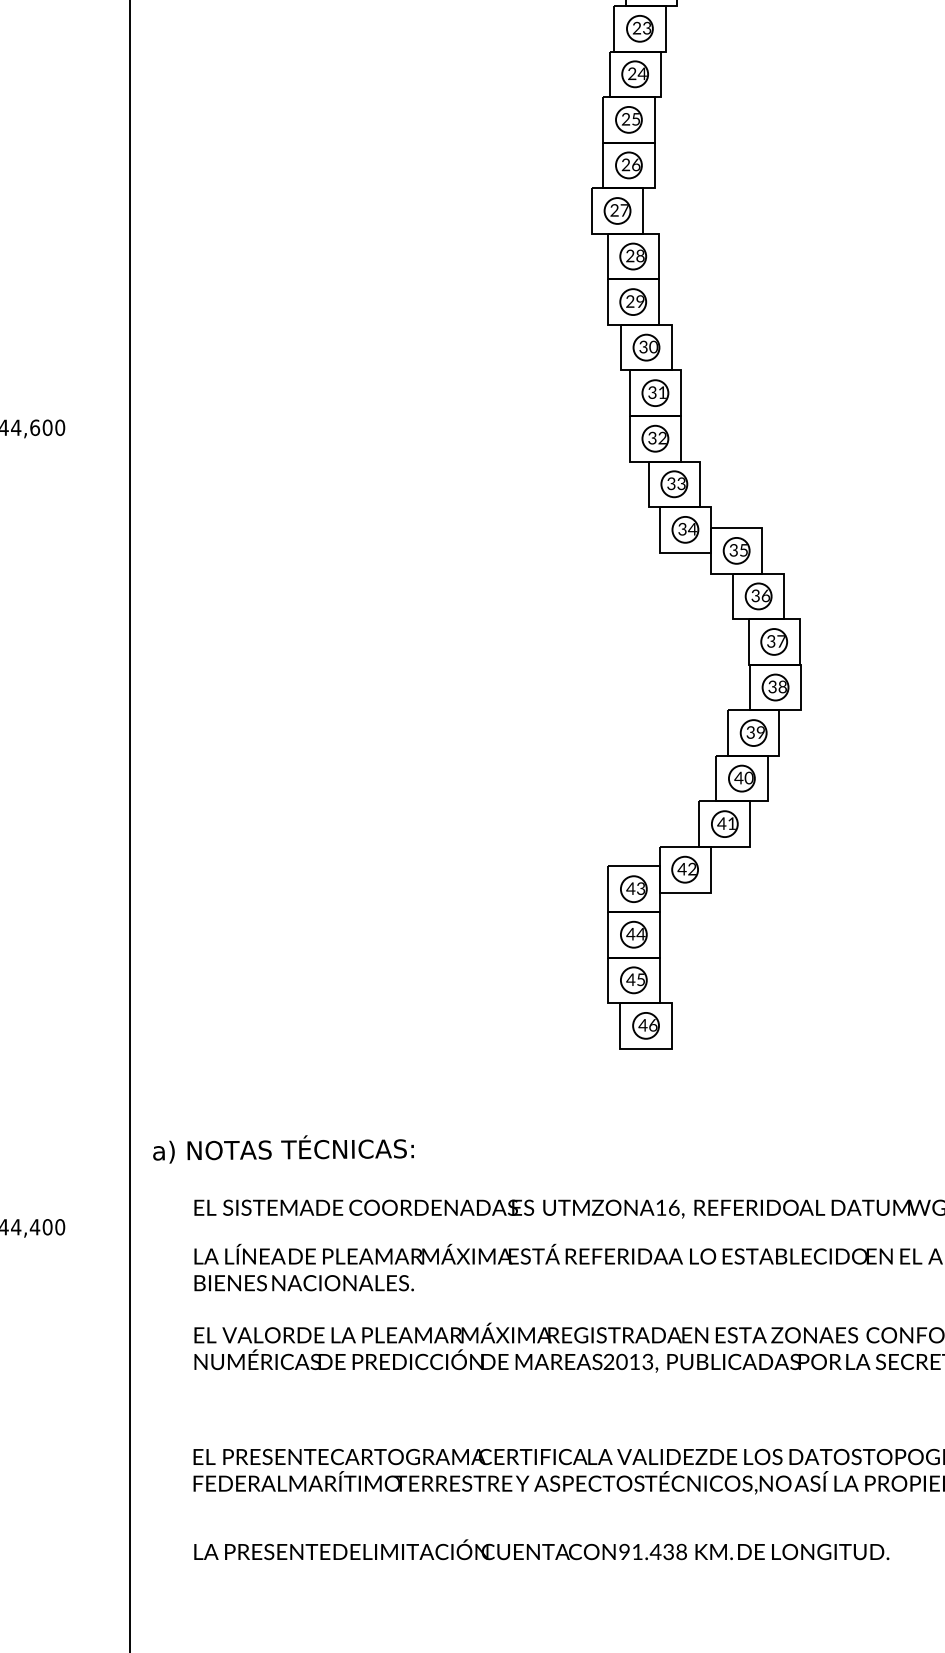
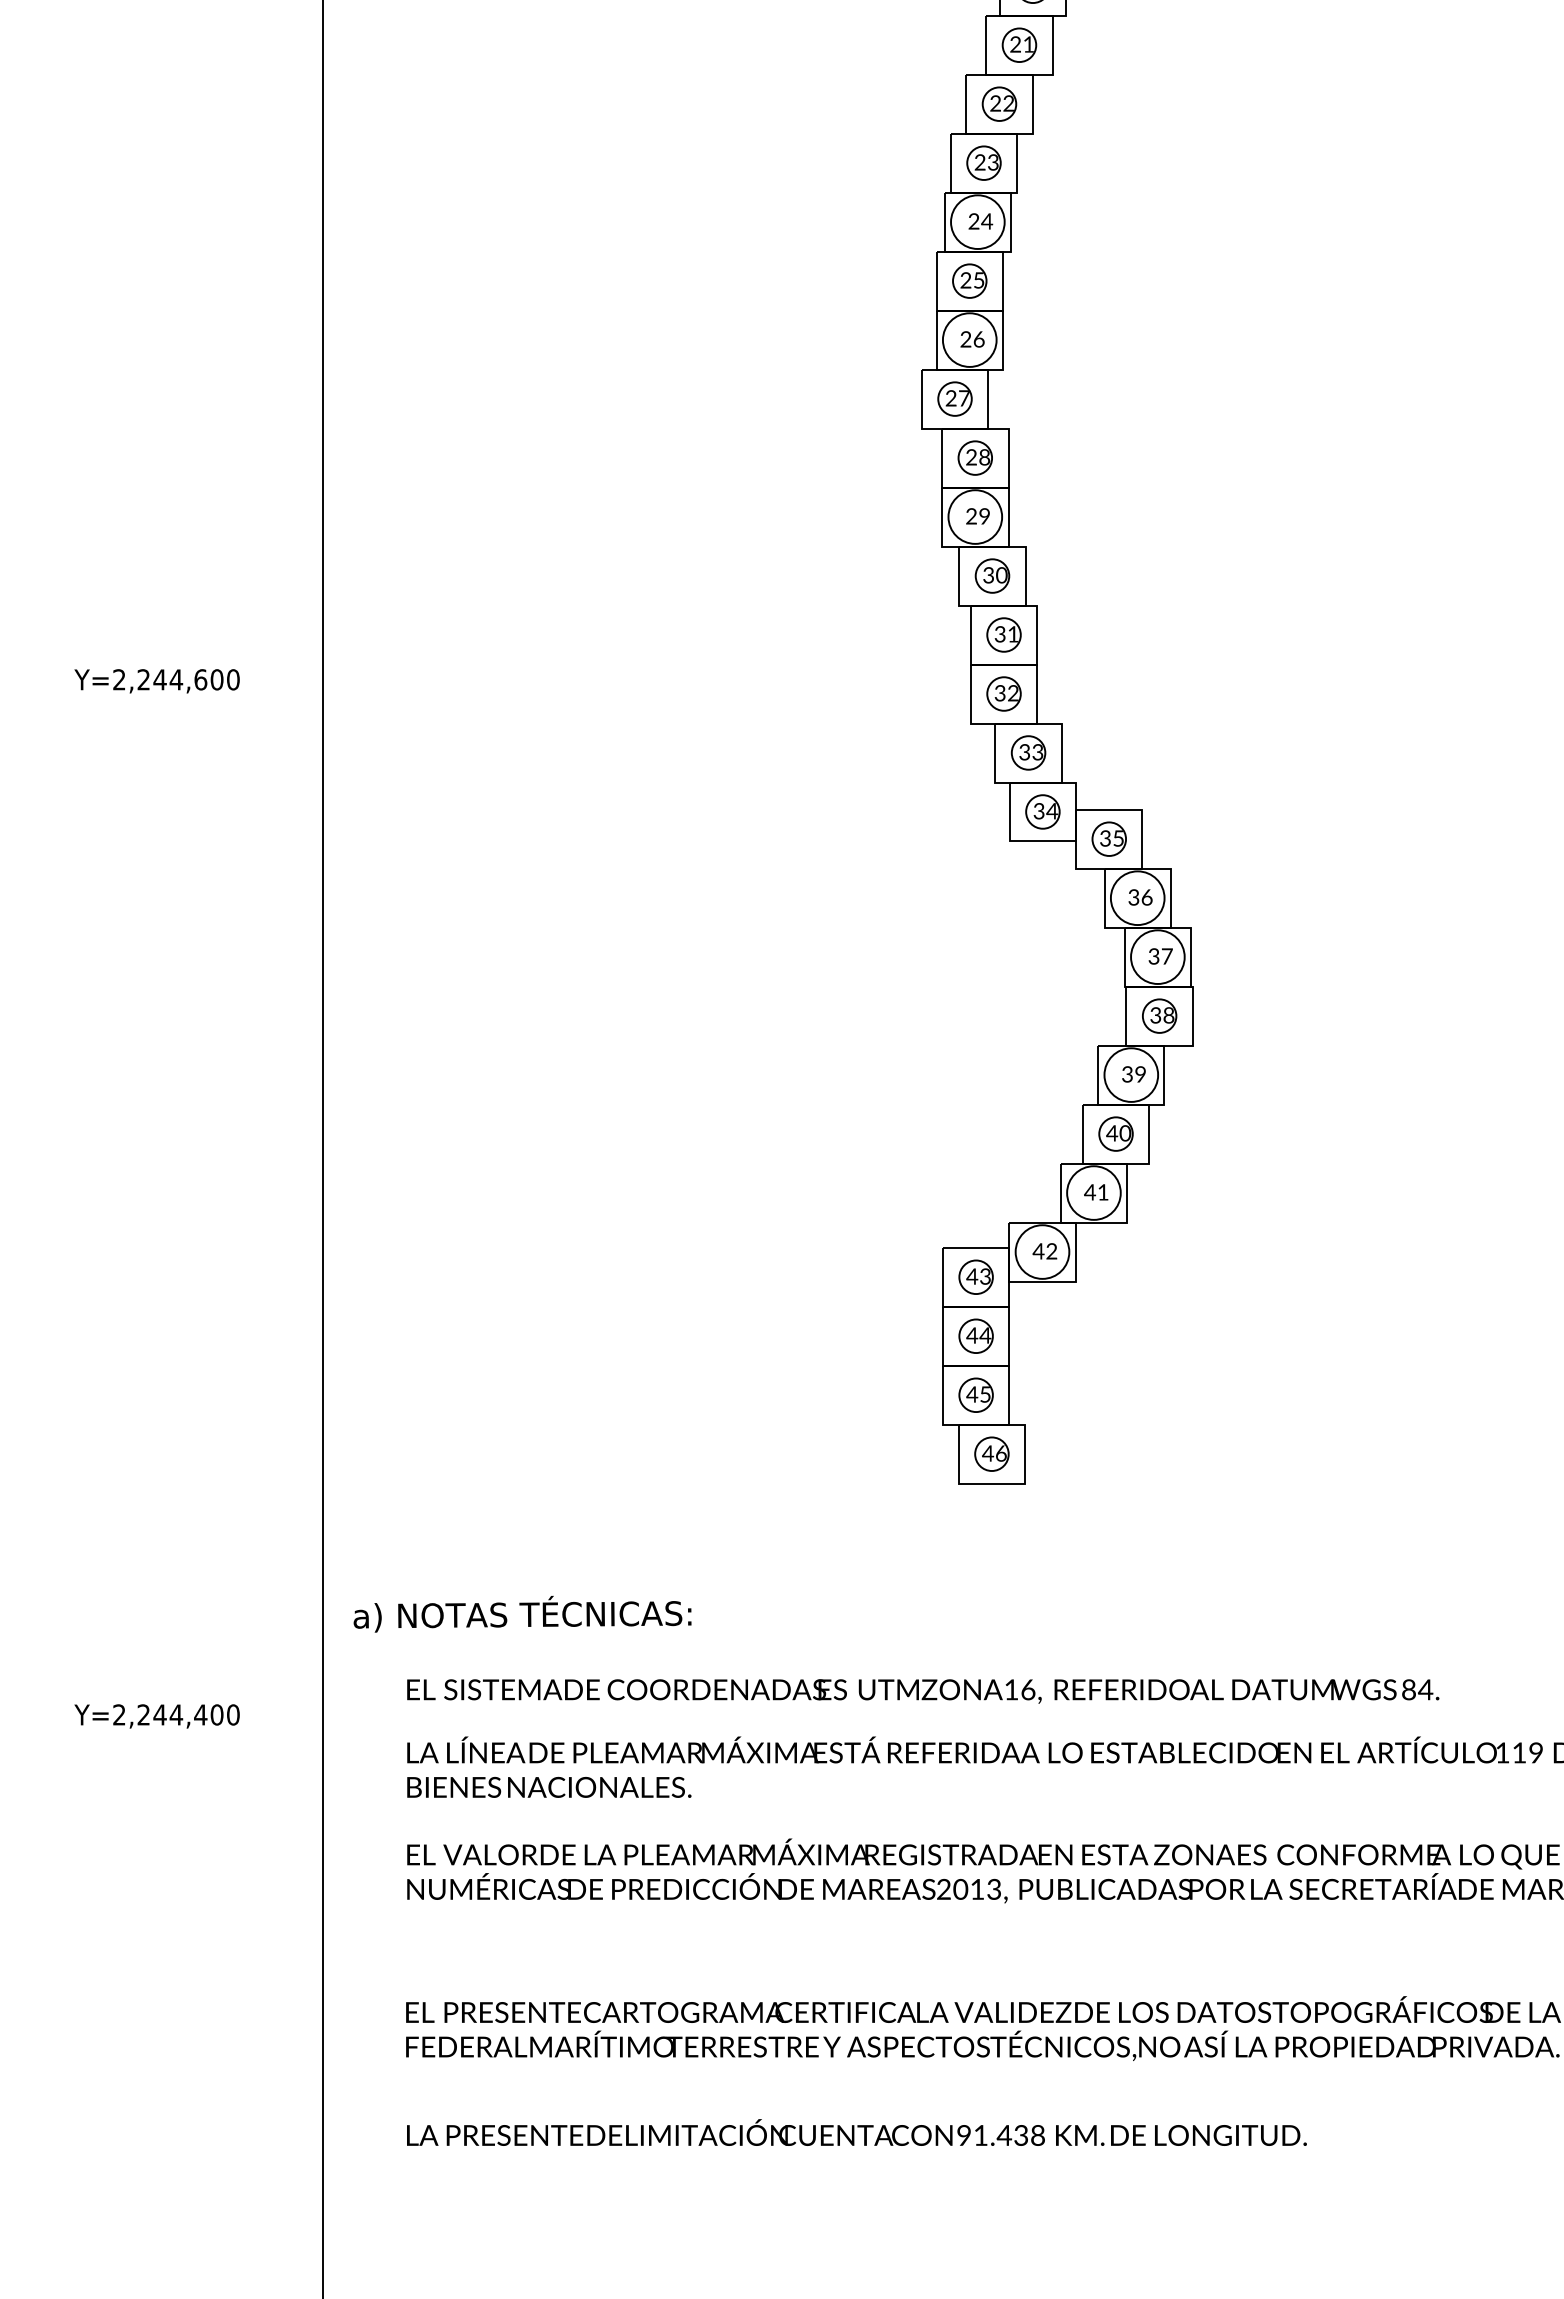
circle: (634, 73) -> (977, 221), size x1.6
circle: (628, 164) -> (969, 339), size x1.6
circle: (633, 301) -> (975, 516), size x1.6
circle: (758, 595) -> (1137, 897), size x1.6
circle: (773, 641) -> (1157, 956), size x1.6
circle: (753, 732) -> (1131, 1074), size x1.6
circle: (724, 823) -> (1093, 1192), size x1.6
circle: (685, 869) -> (1042, 1251), size x1.6

